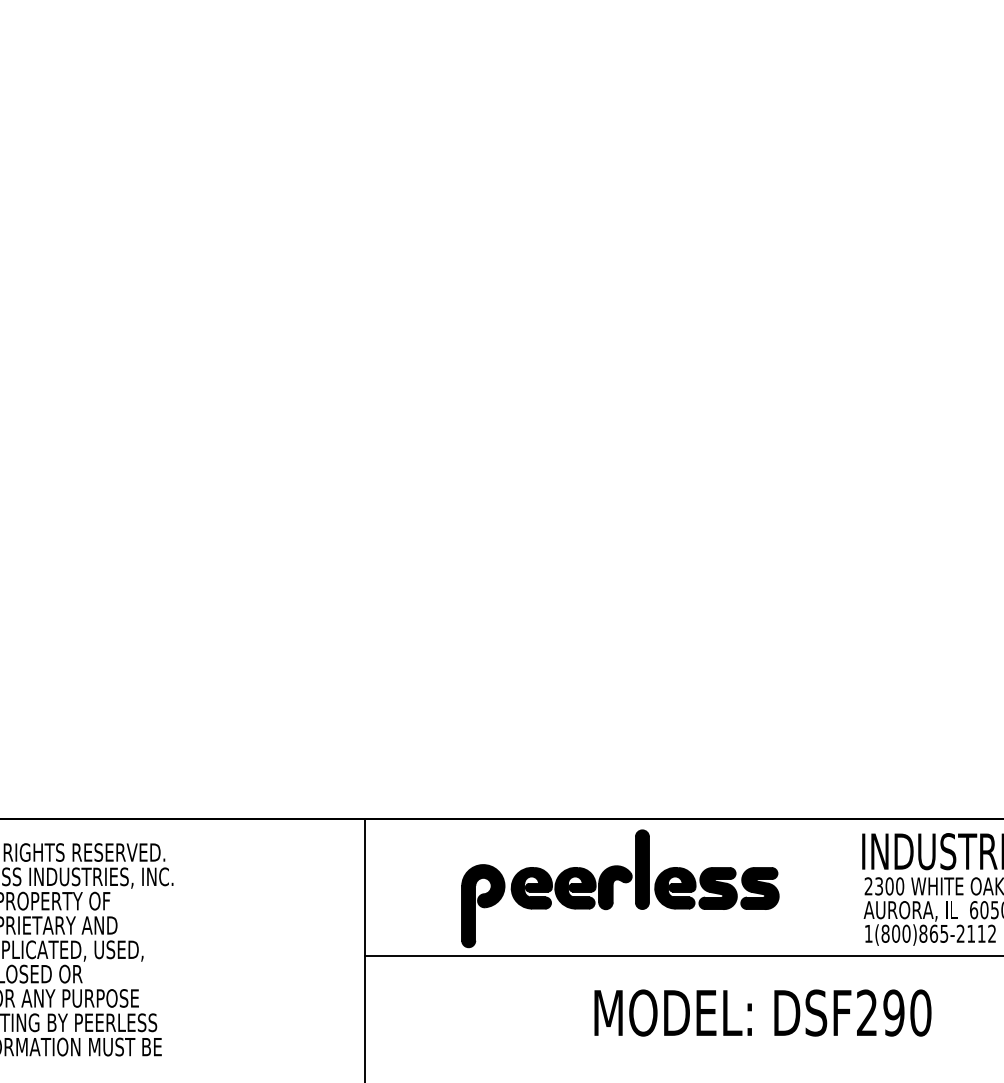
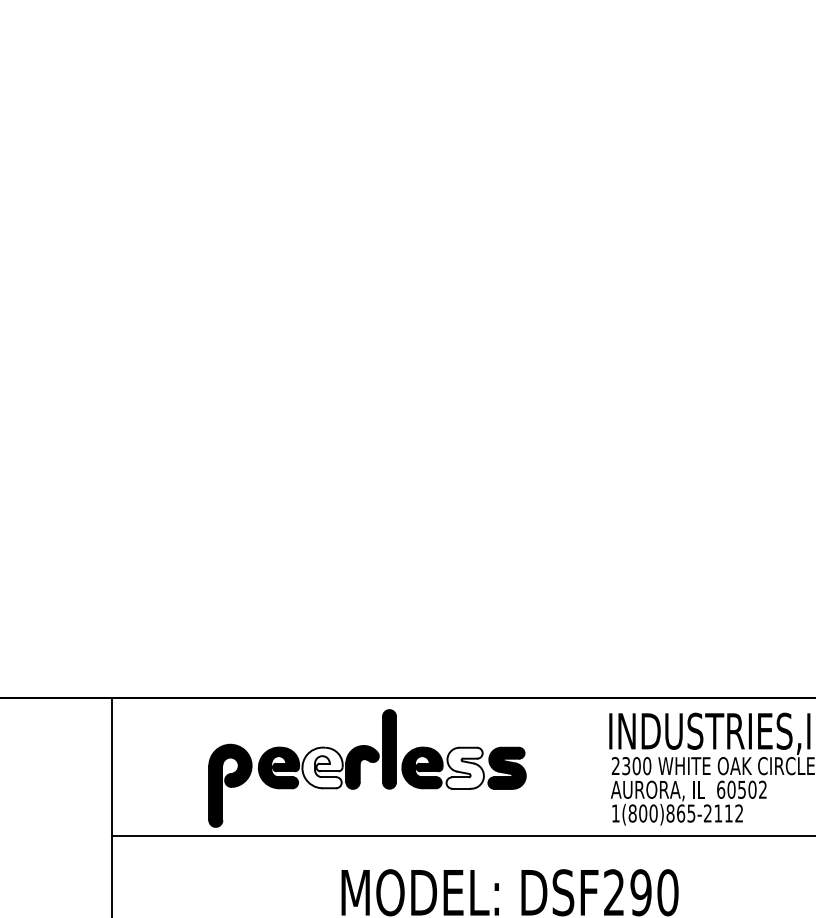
fill: (575, 888) -> (322, 768), removed
fill: (717, 888) -> (464, 768), removed

